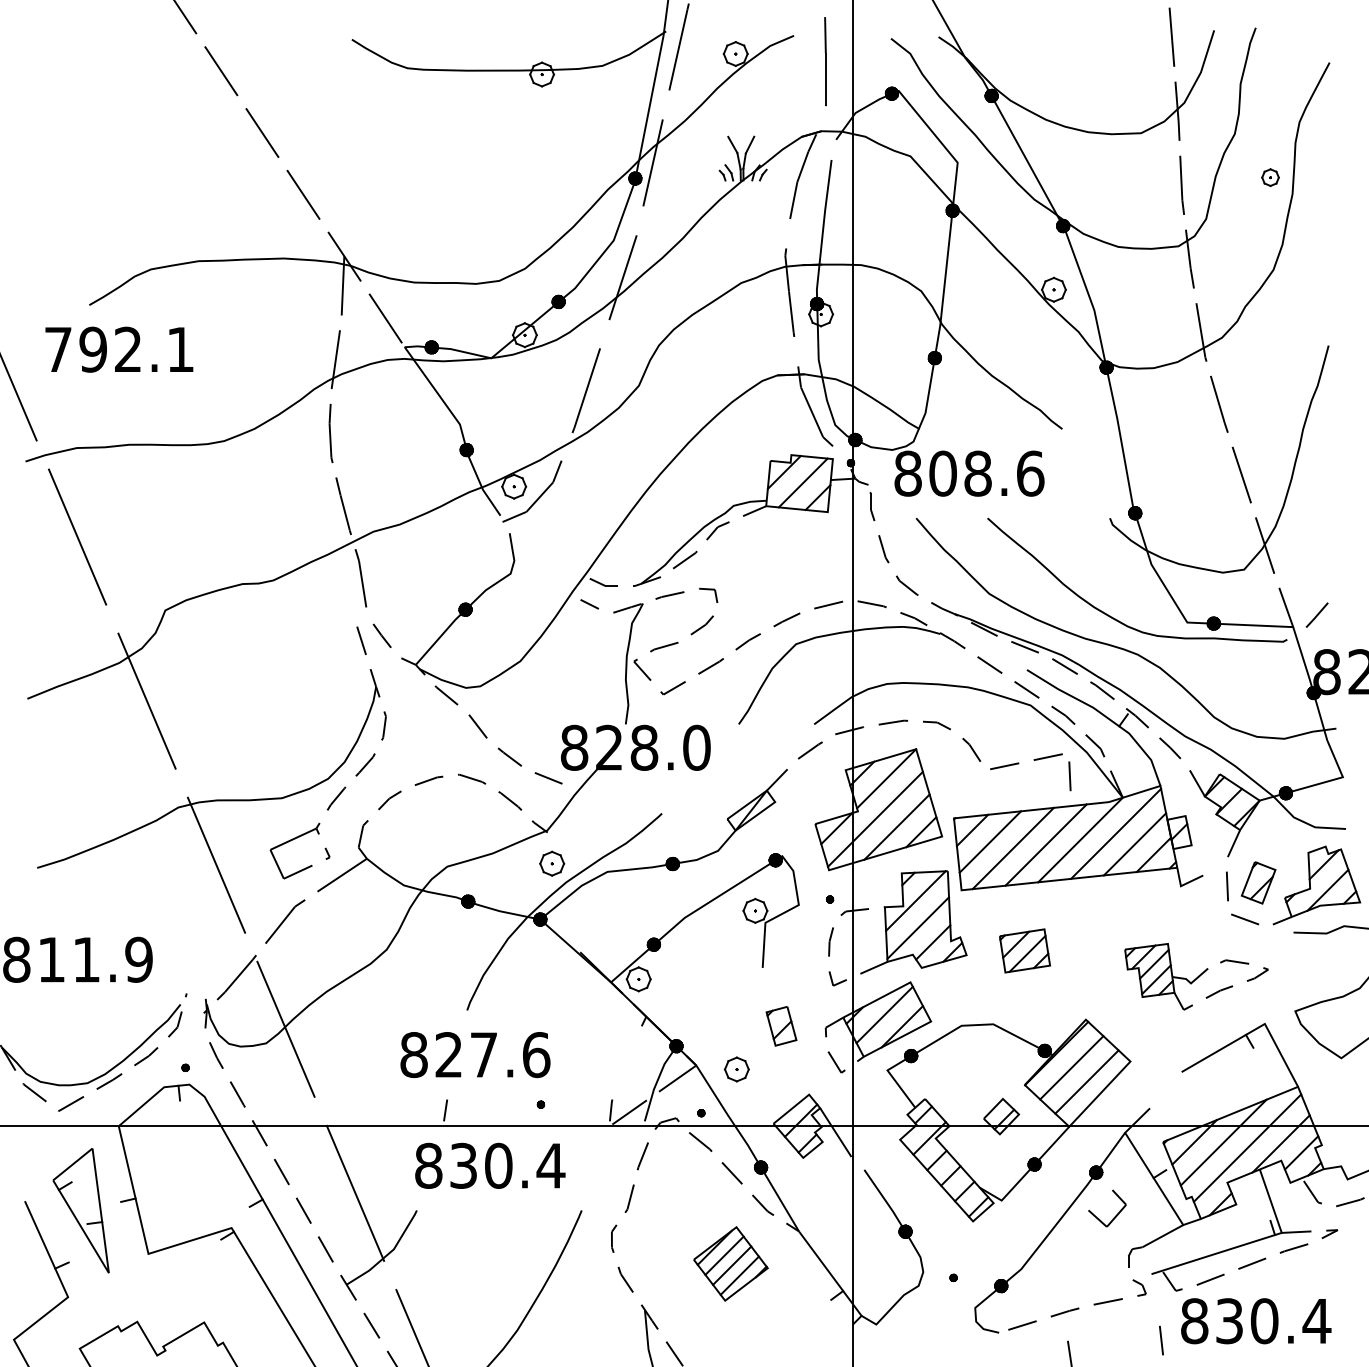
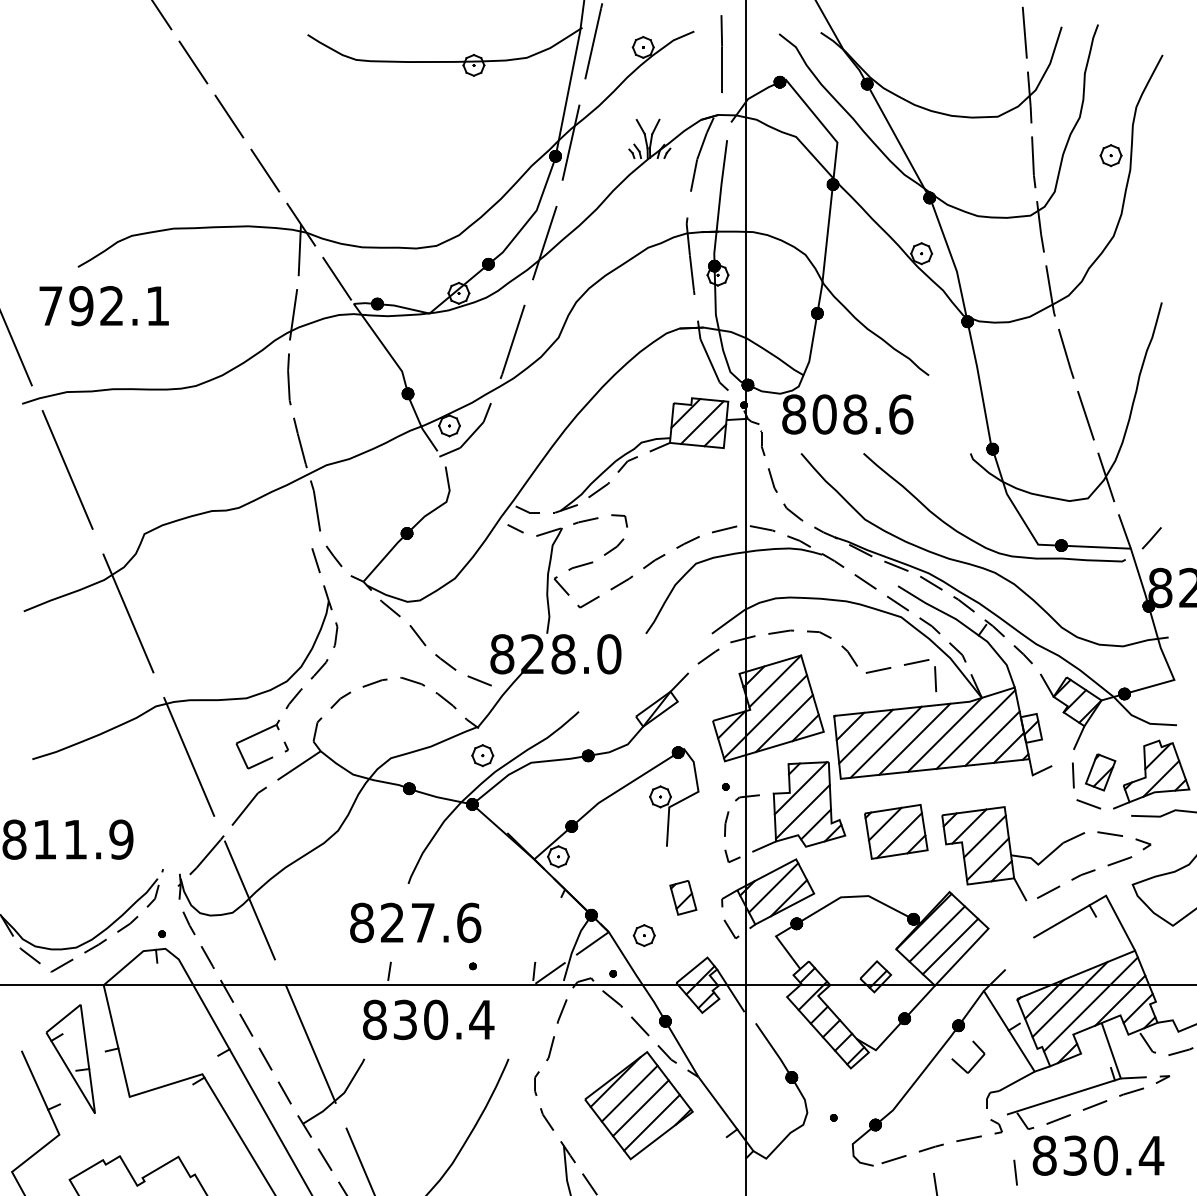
part: (1270, 177) -> (1111, 155), size x1.43
part: (1024, 950) -> (895, 831), size x1.43
part: (1196, 975) -> (1046, 853), size x1.67
part: (730, 1263) -> (638, 1105), size x1.67

